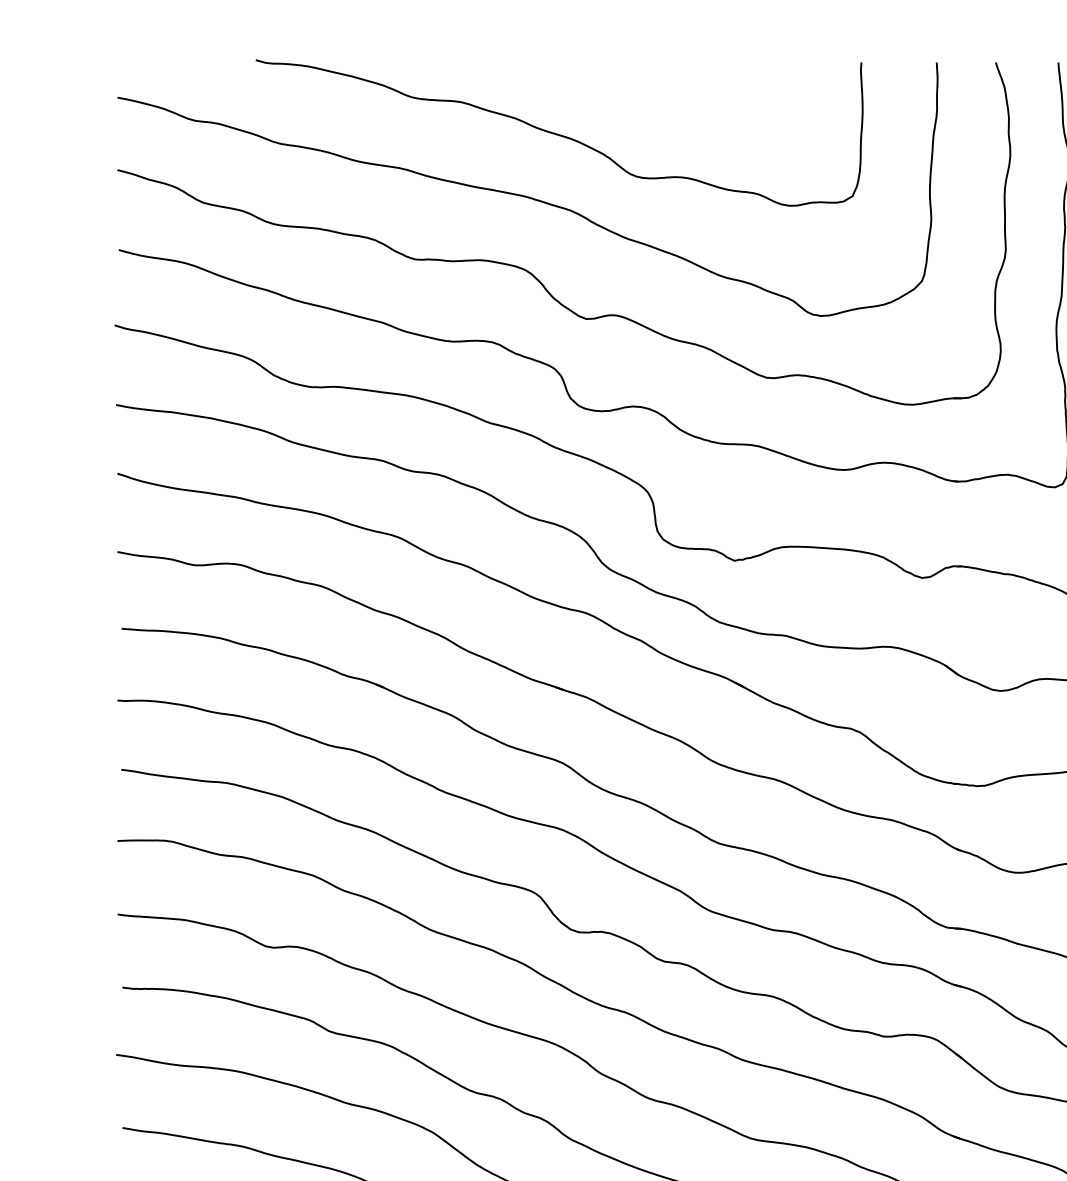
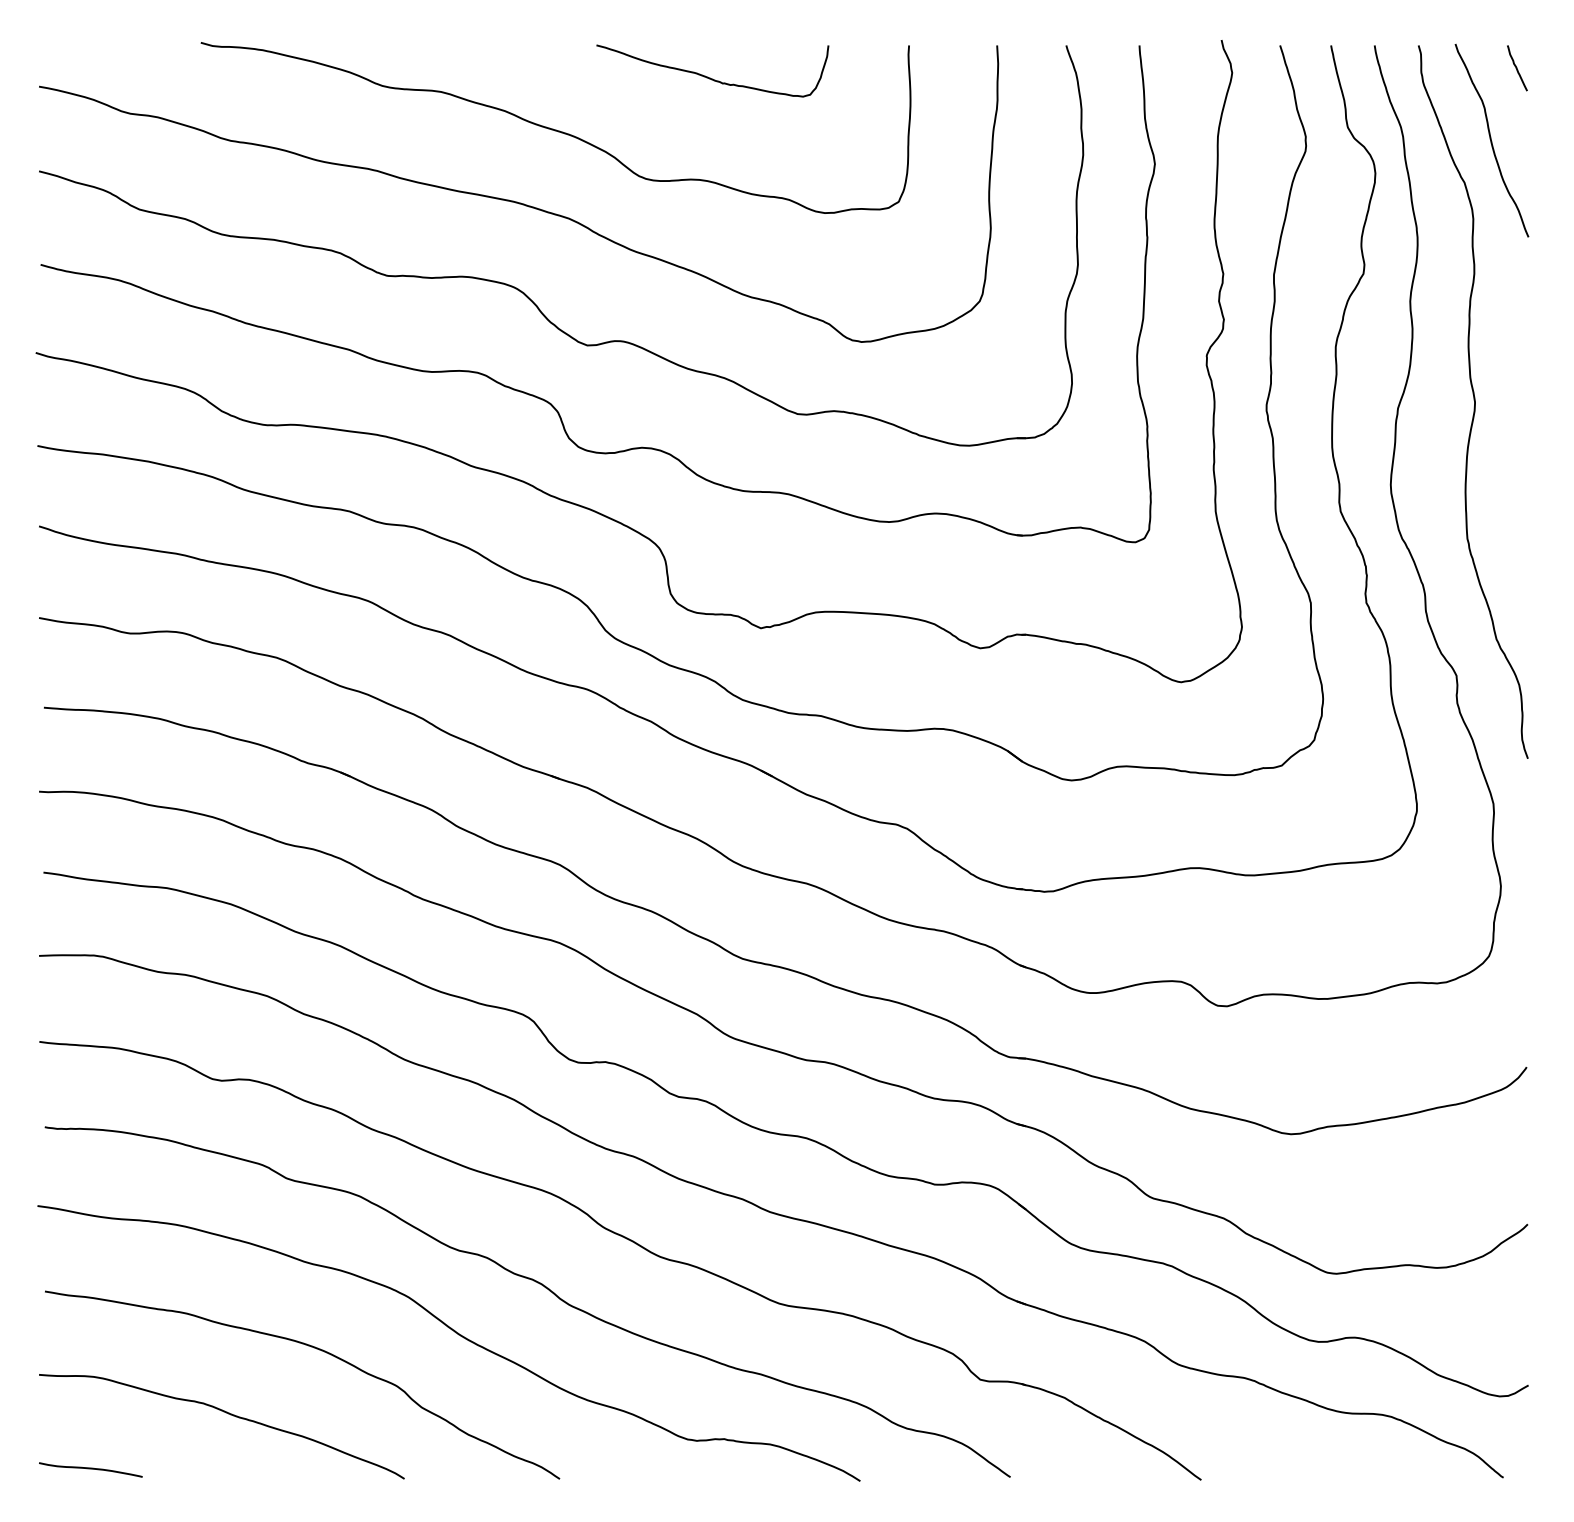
curve: (691, 89) -> (710, 77), added

